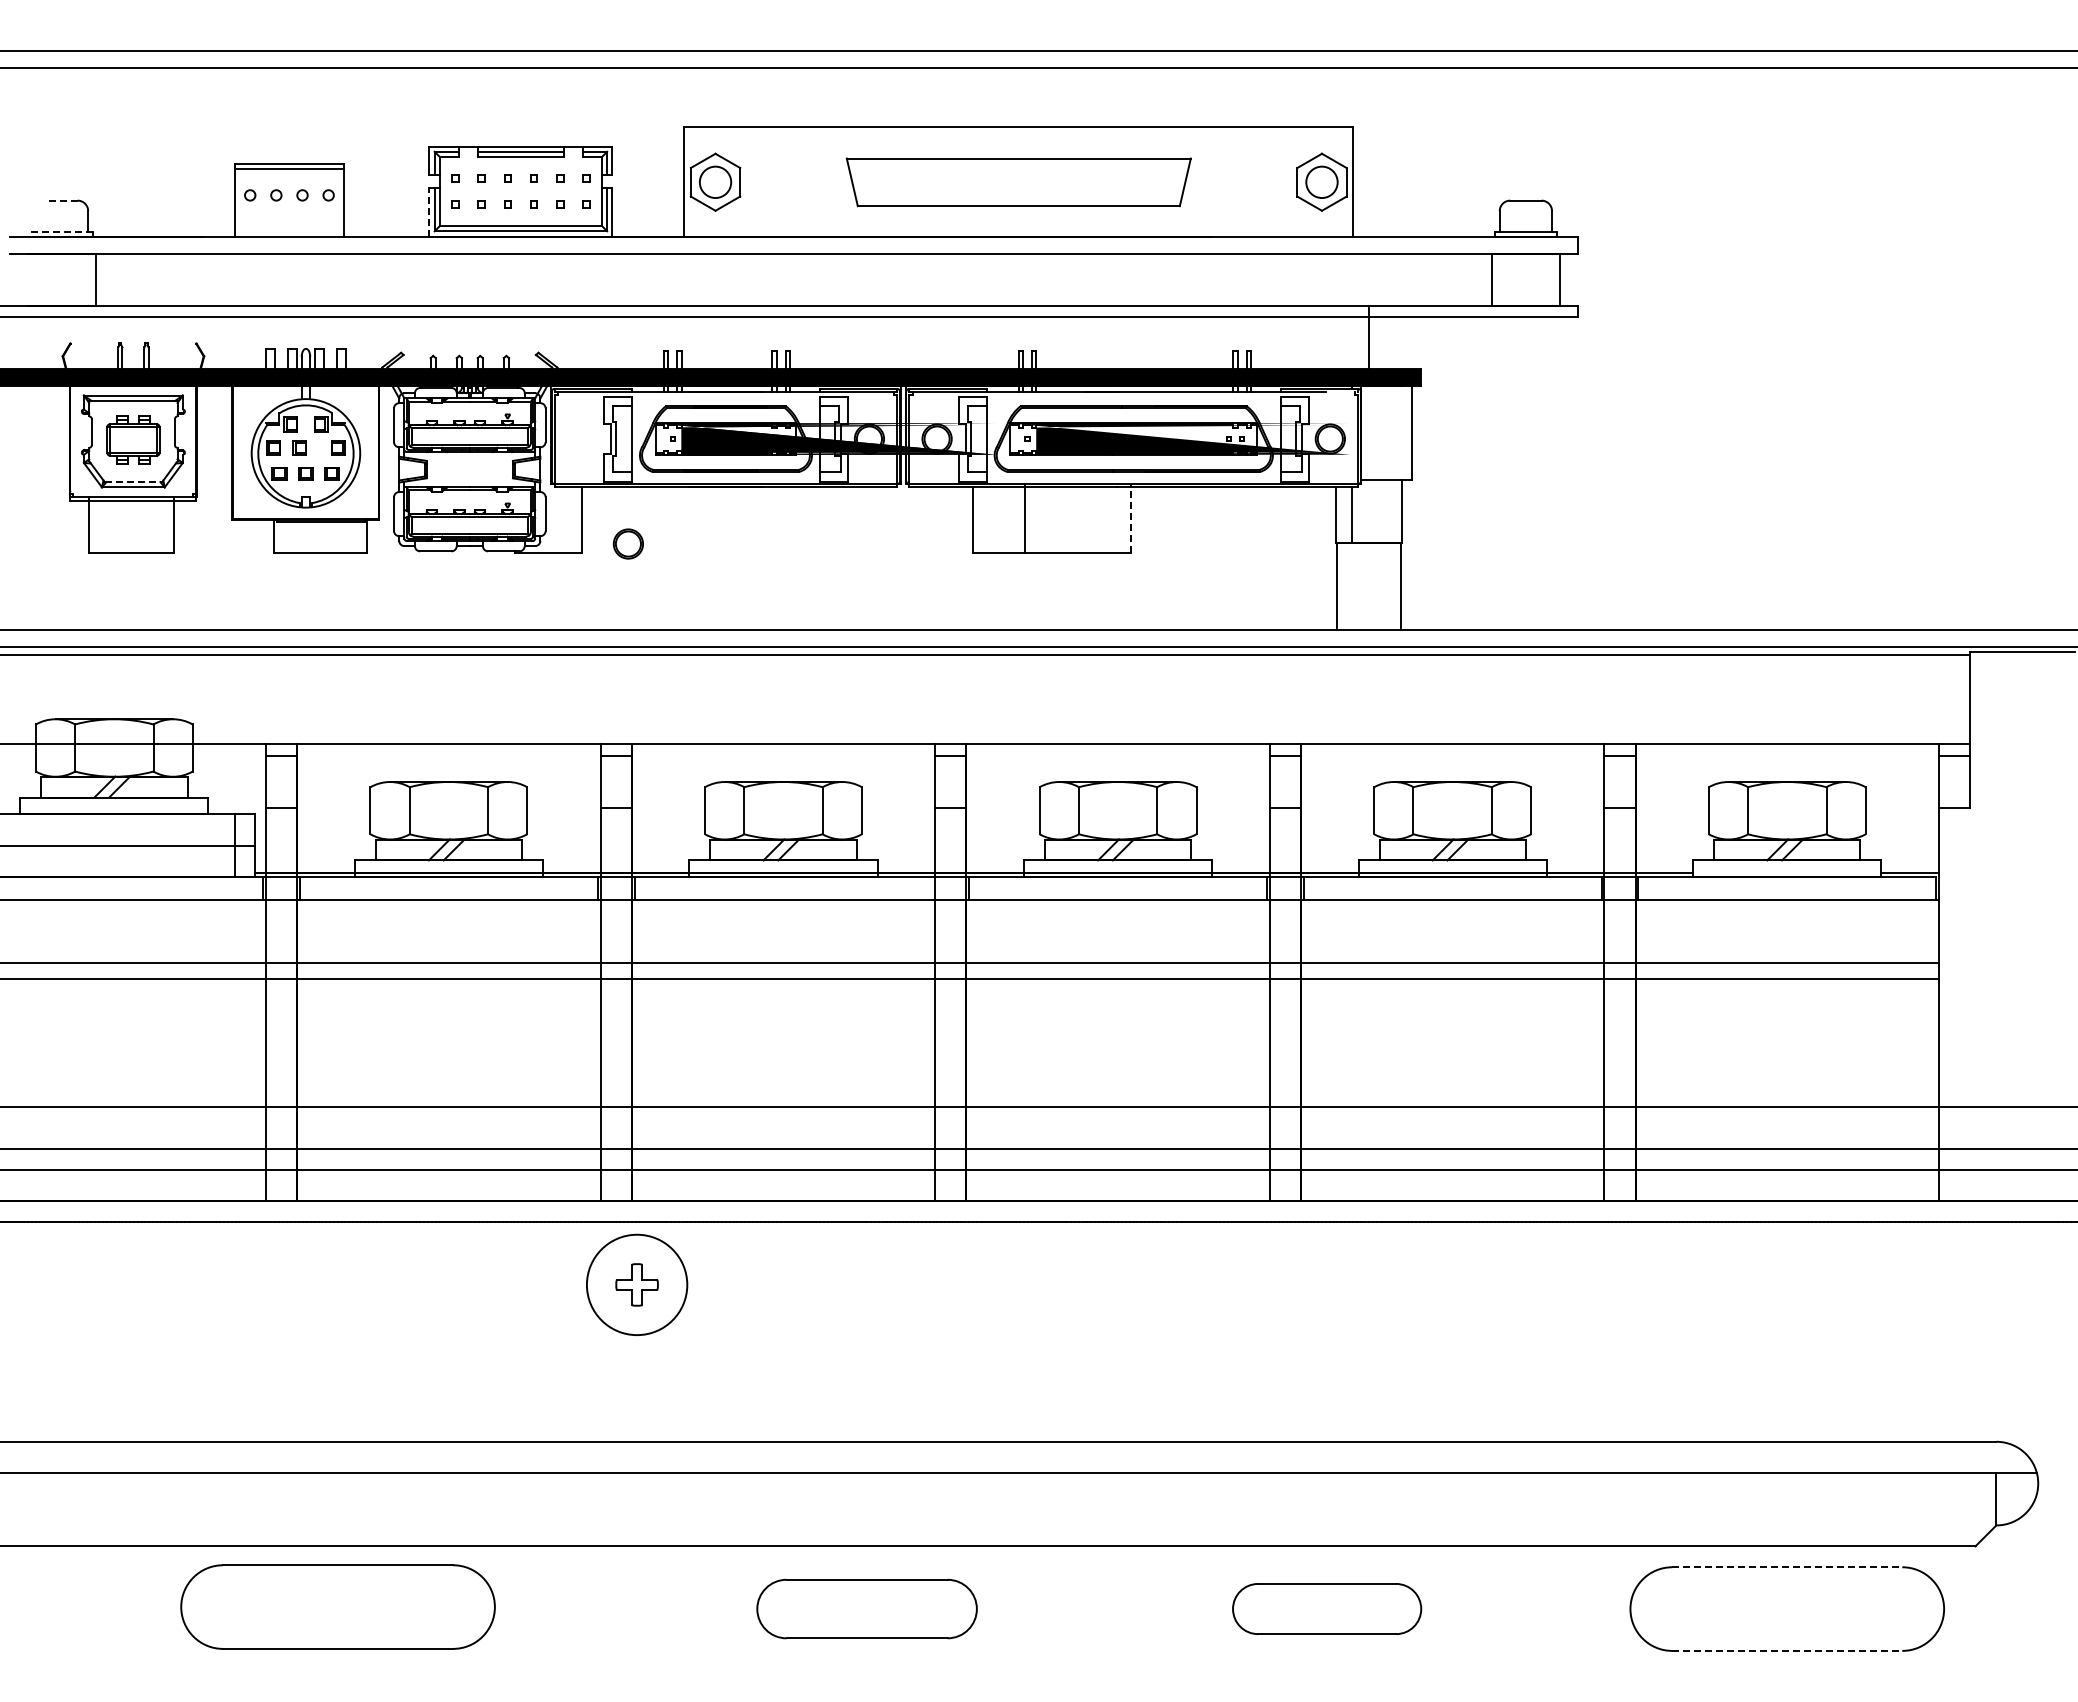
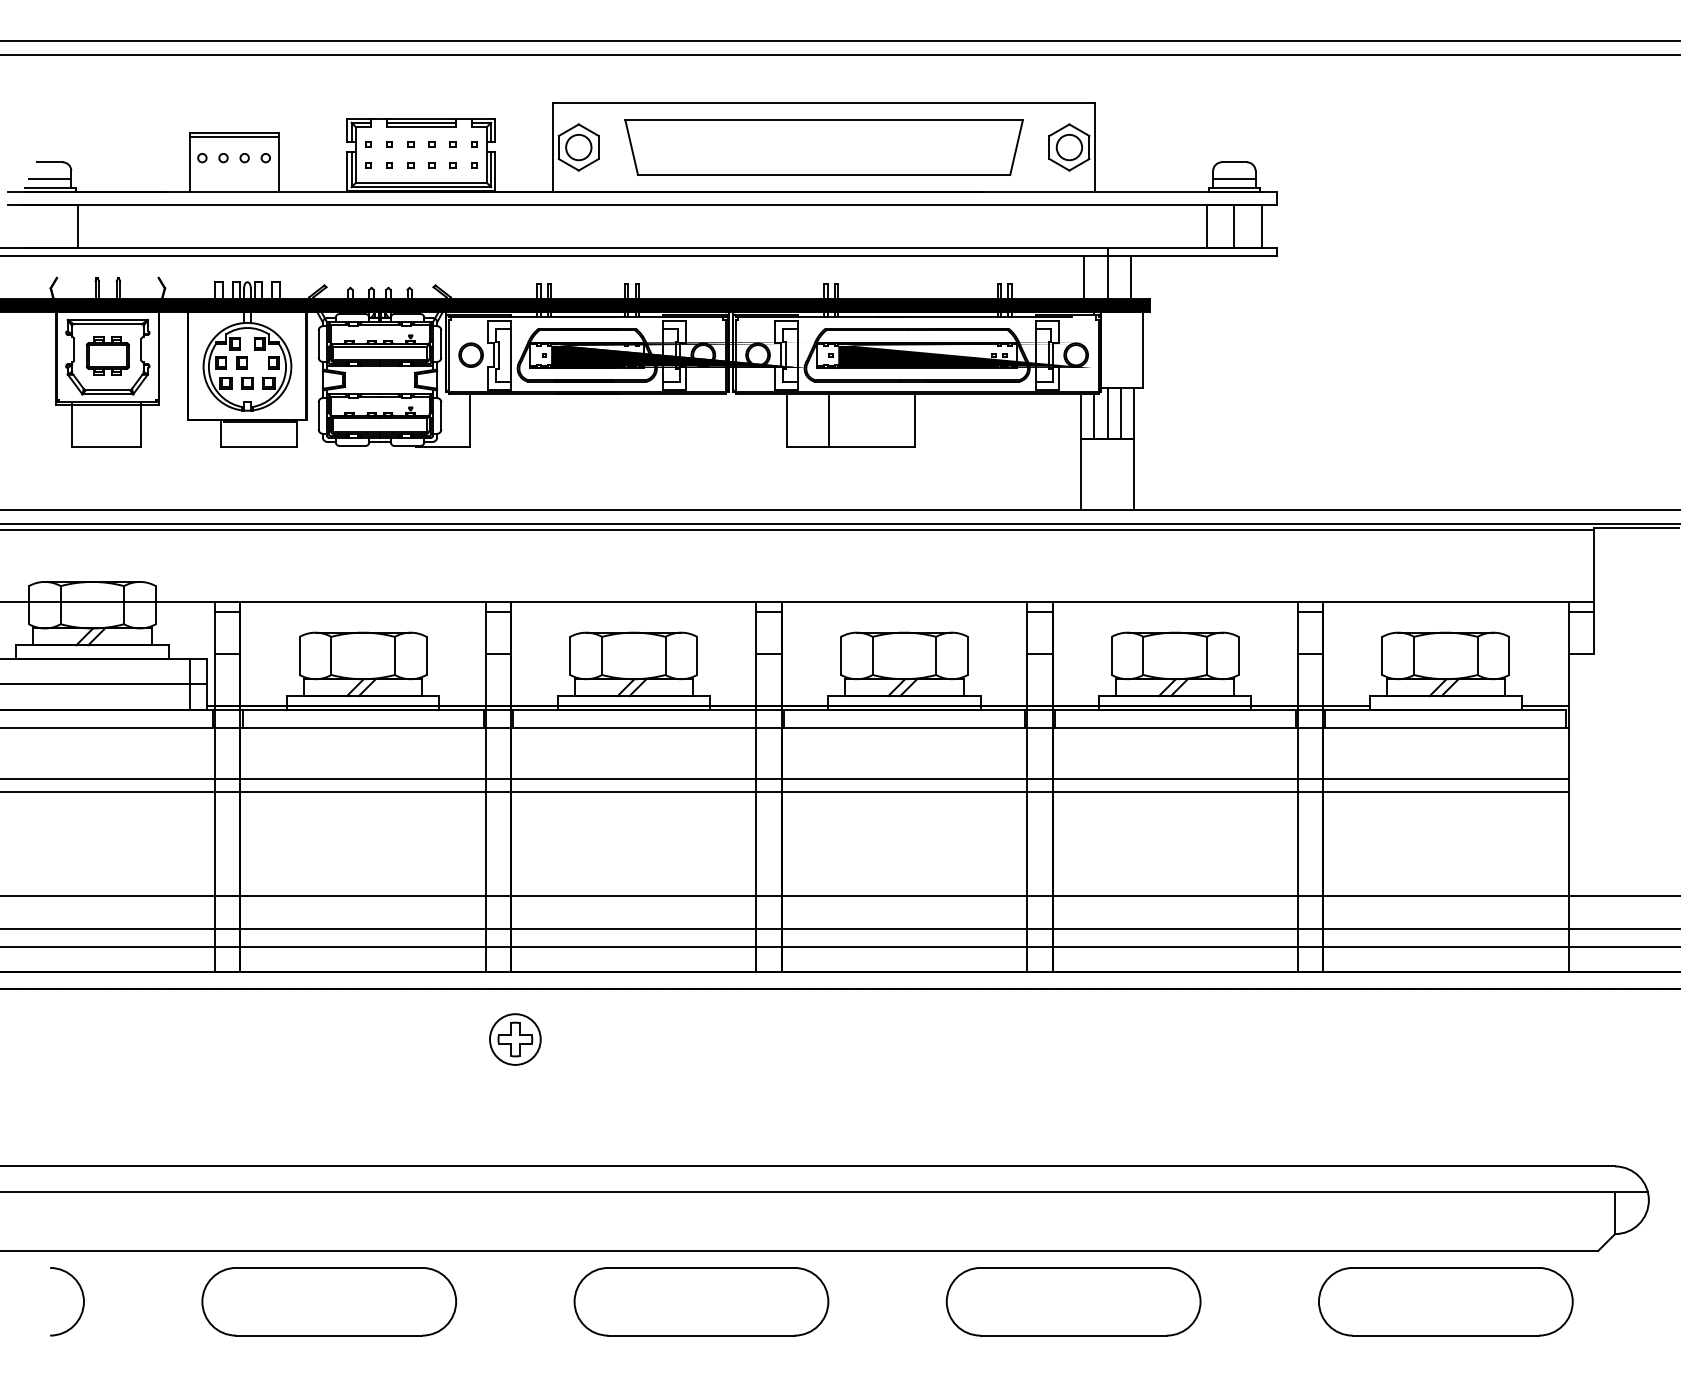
part: (1018, 182) -> (823, 147), size x1.43
line: (62, 200) -> (50, 162), dashed -> solid
line: (429, 211) -> (347, 171), dashed -> solid
line: (61, 221) -> (49, 179), added
line: (1525, 221) -> (1234, 179), added
line: (61, 232) -> (49, 188), dashed -> solid
line: (1525, 279) -> (1234, 226), added
line: (1340, 342) -> (1084, 277), added
line: (1398, 342) -> (1131, 277), added
line: (133, 482) -> (107, 390), dashed -> solid
line: (1369, 510) -> (1107, 413), added
line: (1385, 510) -> (1120, 413), added
line: (1130, 518) -> (914, 419), dashed -> solid
part: (627, 543) -> (470, 354), moved
circle: (636, 1284) -> (514, 1039), size x0.62
line: (1787, 1567) -> (1446, 1268), dashed -> solid
part: (337, 1606) -> (328, 1301), moved
arc: (102, 1607) -> (82, 1300), added
part: (866, 1608) -> (700, 1301), size x1.43
part: (1326, 1608) -> (1073, 1301), size x1.67
line: (1787, 1650) -> (1446, 1335), dashed -> solid

